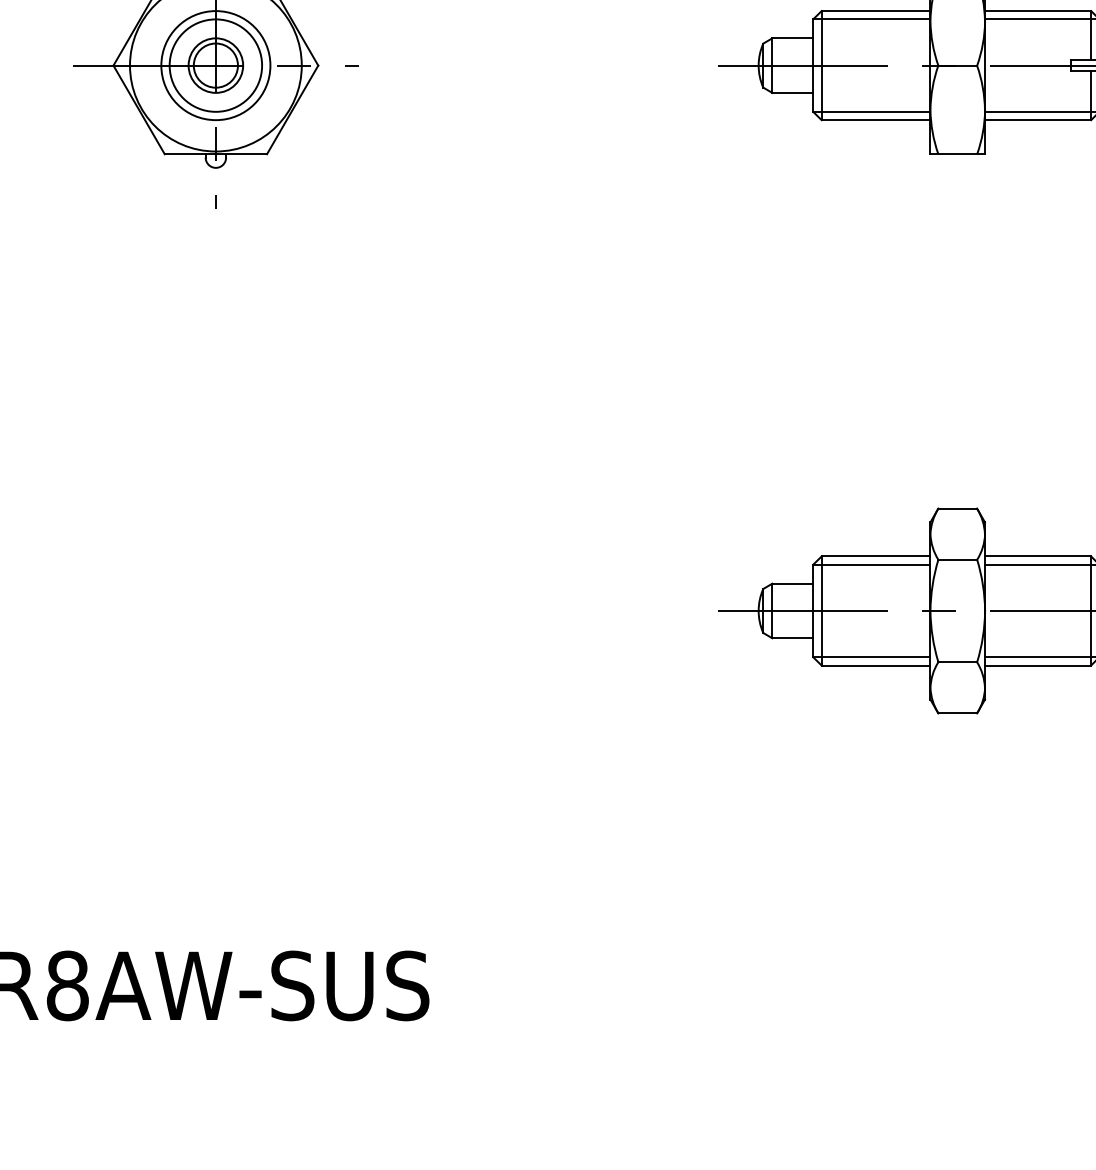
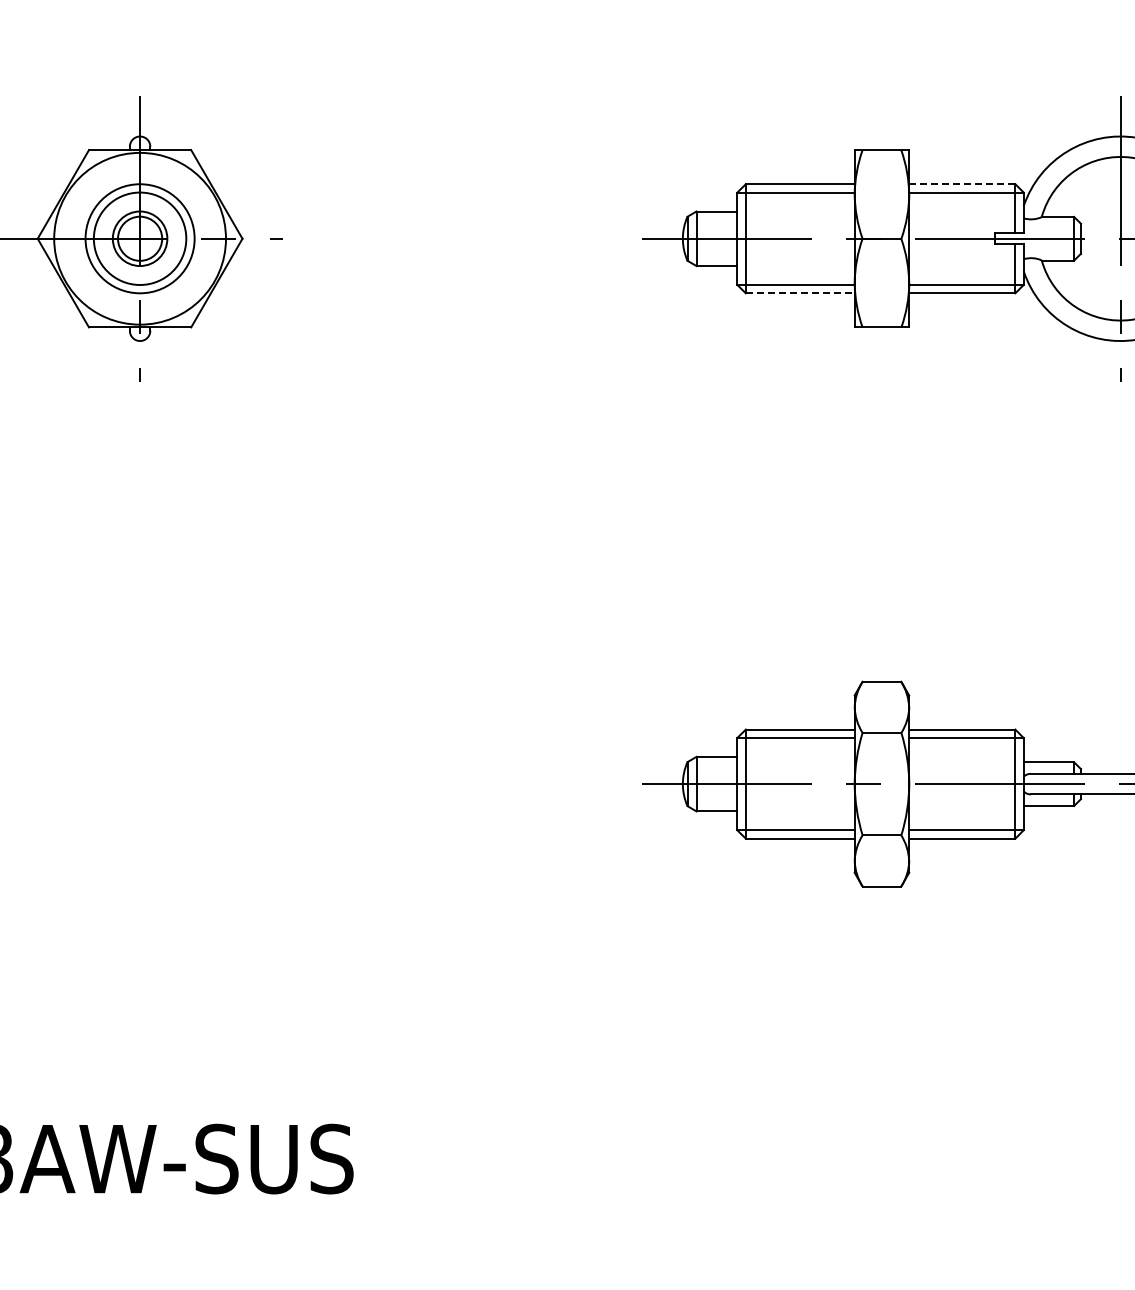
line: (1037, 11) -> (961, 184), solid -> dashed
line: (876, 120) -> (800, 293), solid -> dashed

